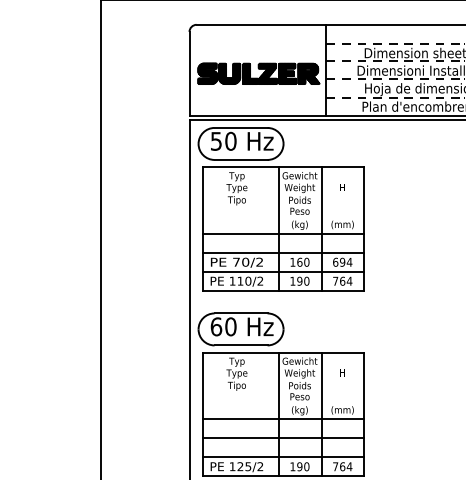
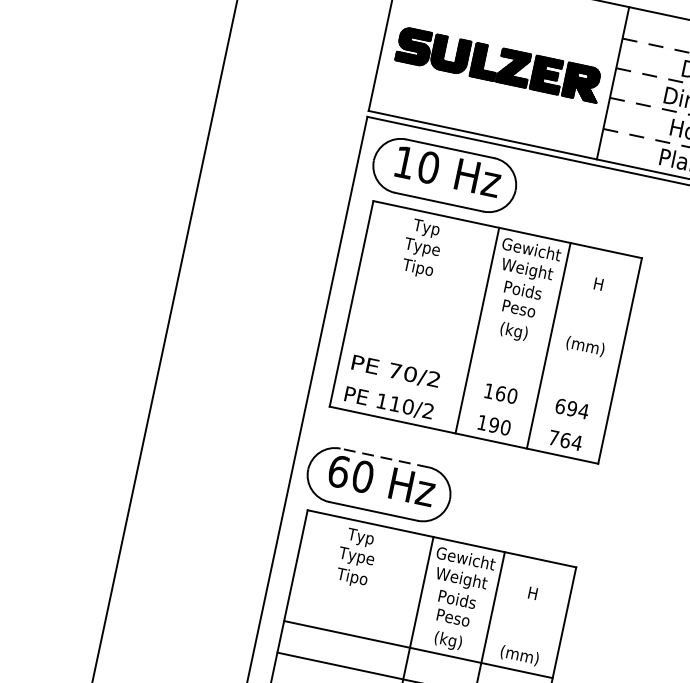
text: (216, 141) -> (404, 162), 50 -> 10
line: (283, 233) -> (483, 339), removed
line: (283, 252) -> (477, 371), removed
line: (283, 271) -> (470, 403), removed
line: (240, 313) -> (383, 457), solid -> dashed

